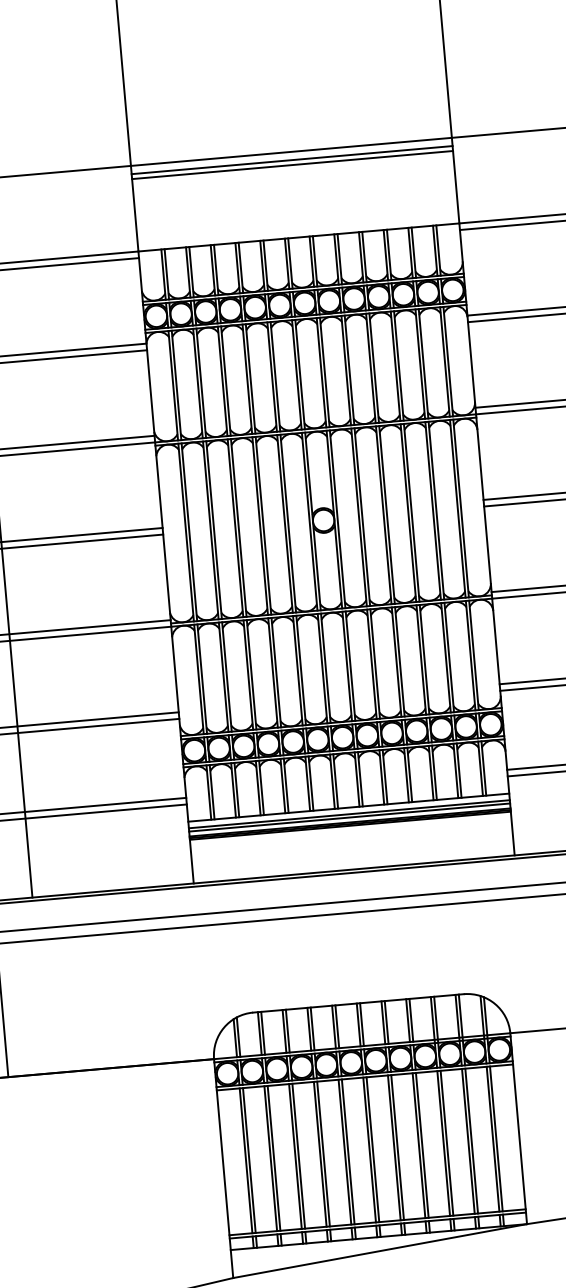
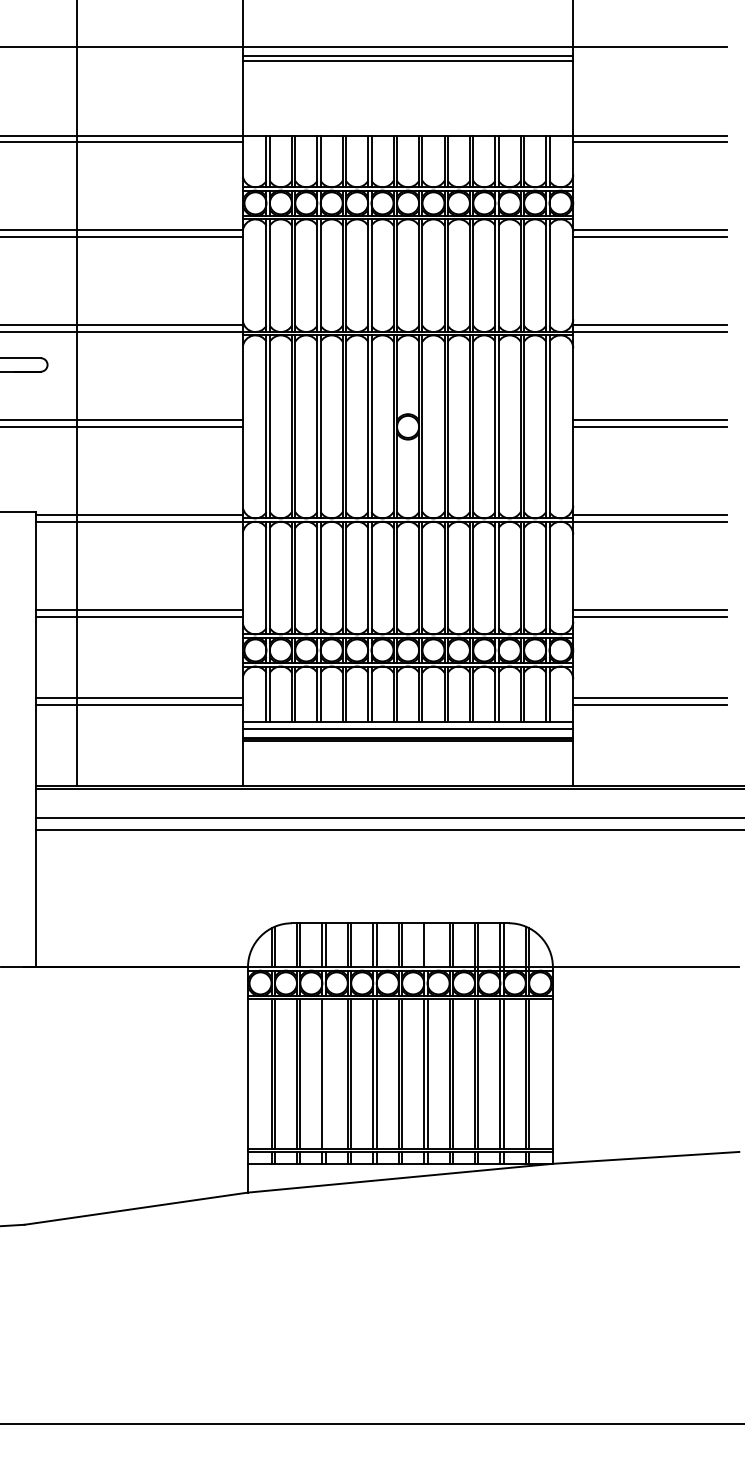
line: (349, 817) -> (407, 732), removed
line: (386, 1022) -> (427, 945), removed
line: (298, 1155) -> (325, 1073), removed

